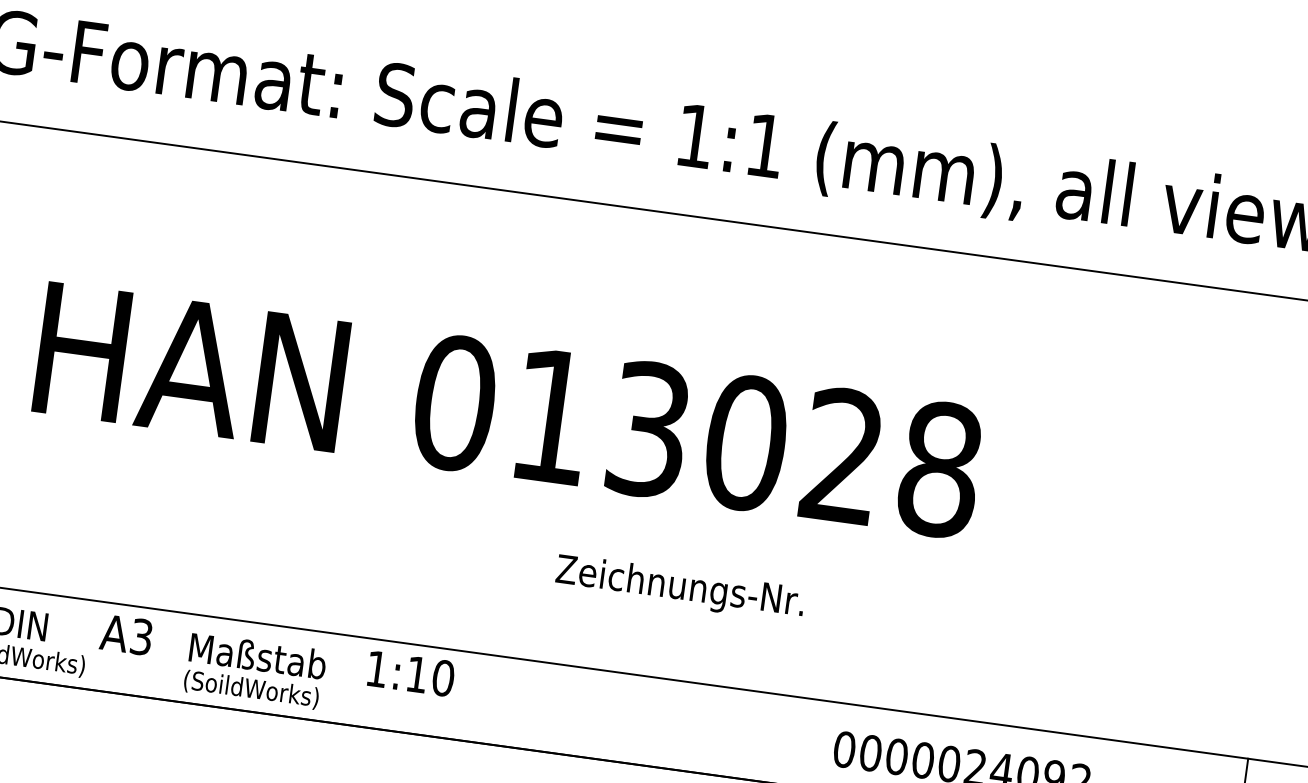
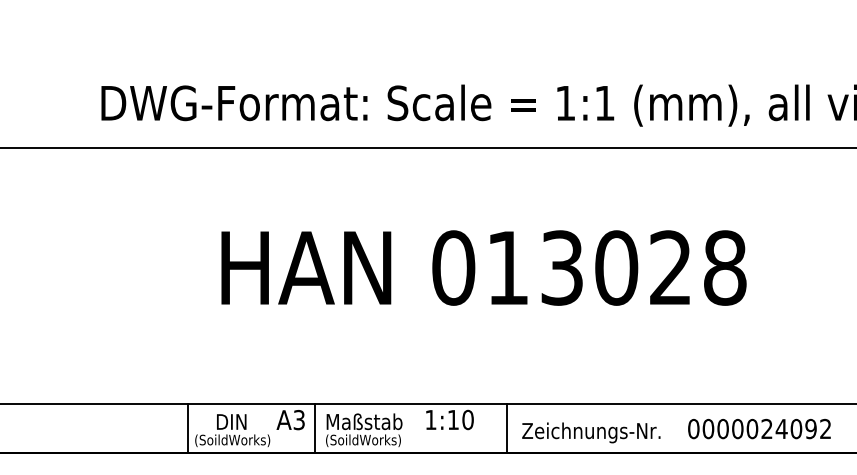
text: (680, 587) -> (591, 432), moved
line: (168, 654) -> (315, 427), added
line: (512, 701) -> (507, 427), added

